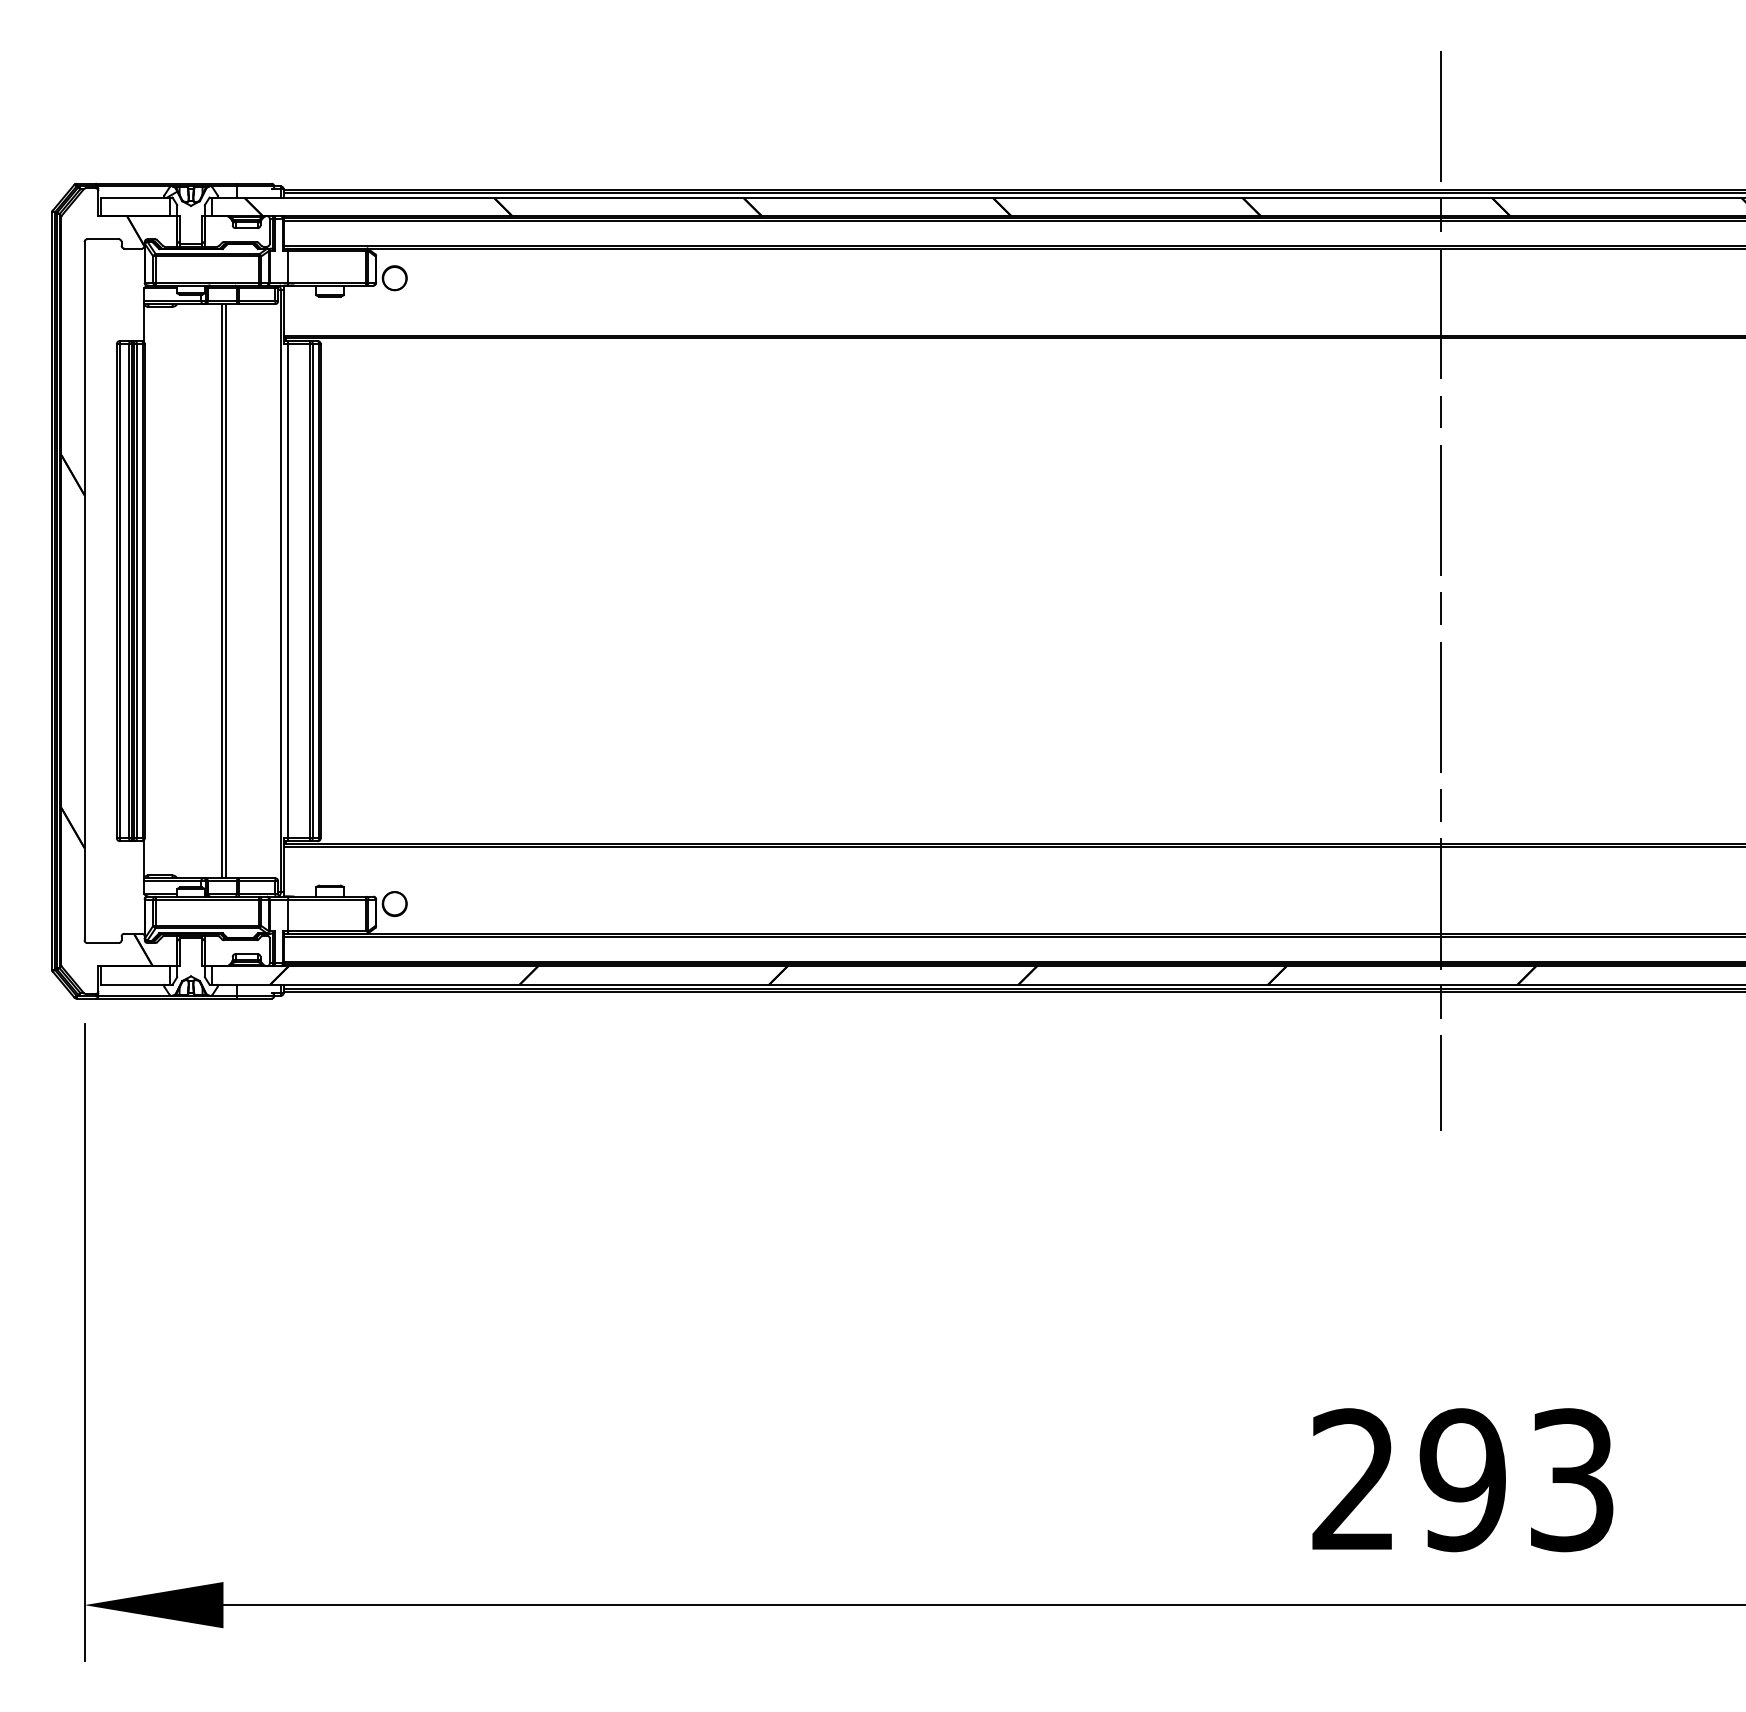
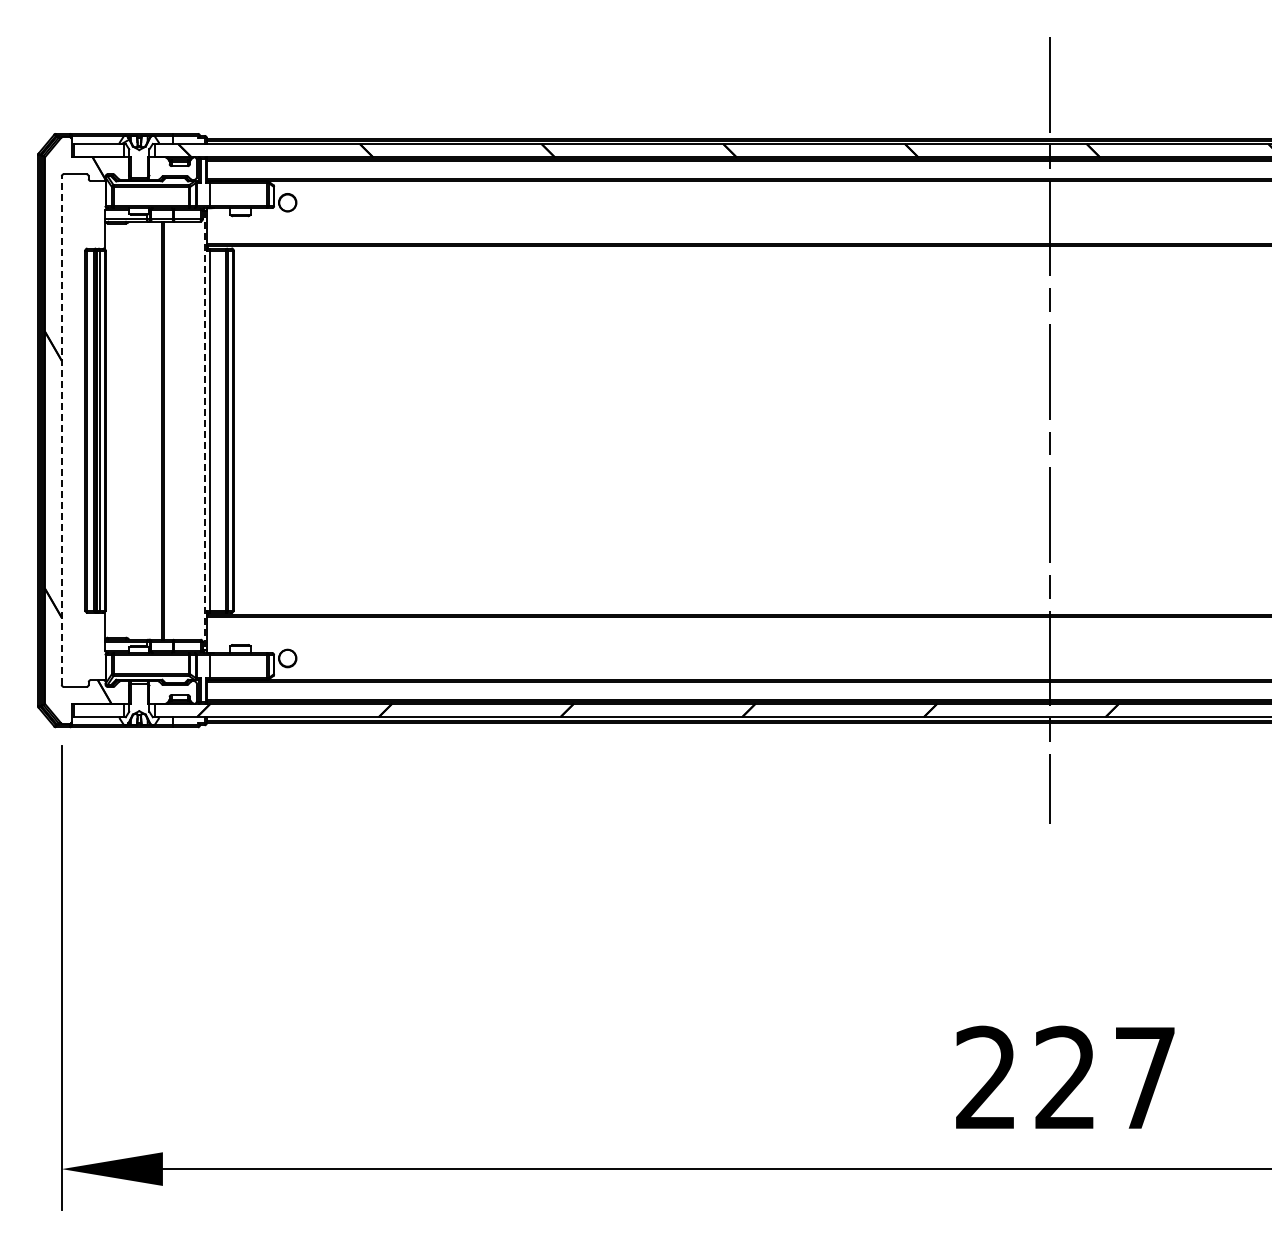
line: (84, 591) -> (61, 430), solid -> dashed
line: (280, 592) -> (204, 431), solid -> dashed
text: (1516, 1479) -> (1104, 1077), 293 -> 227

